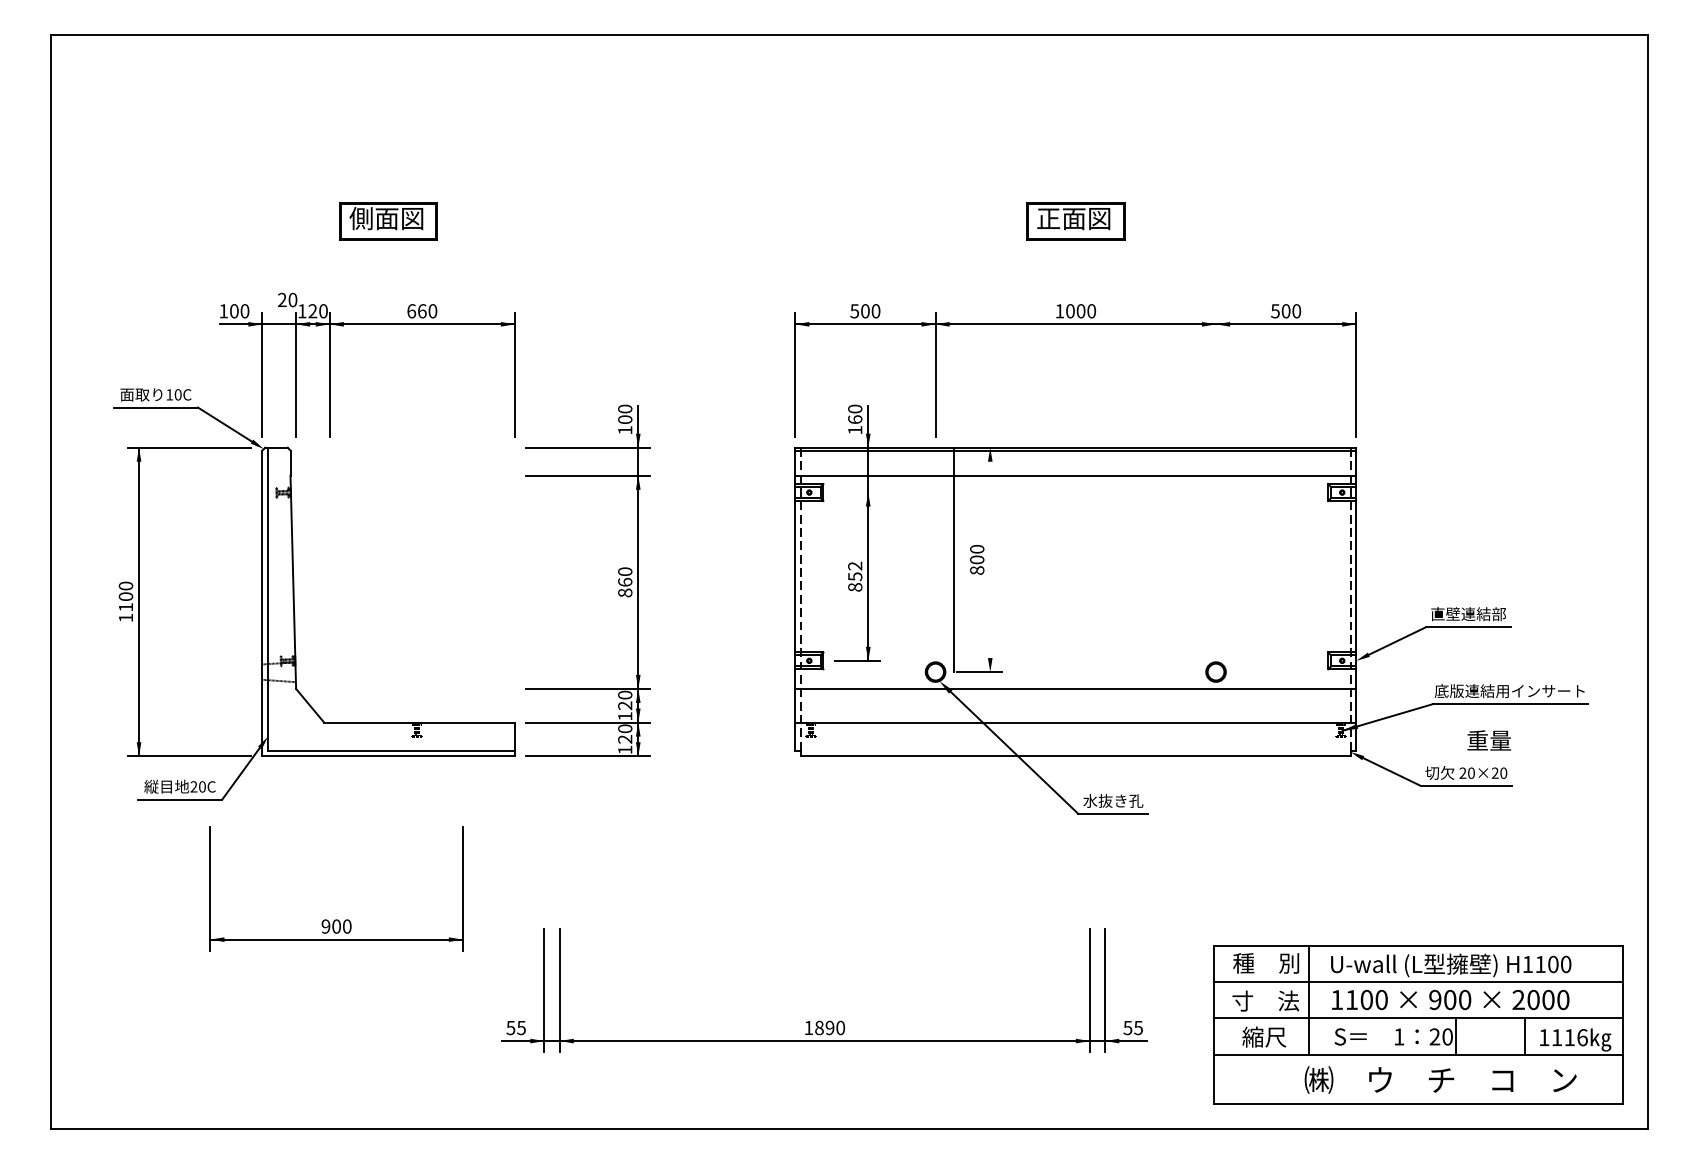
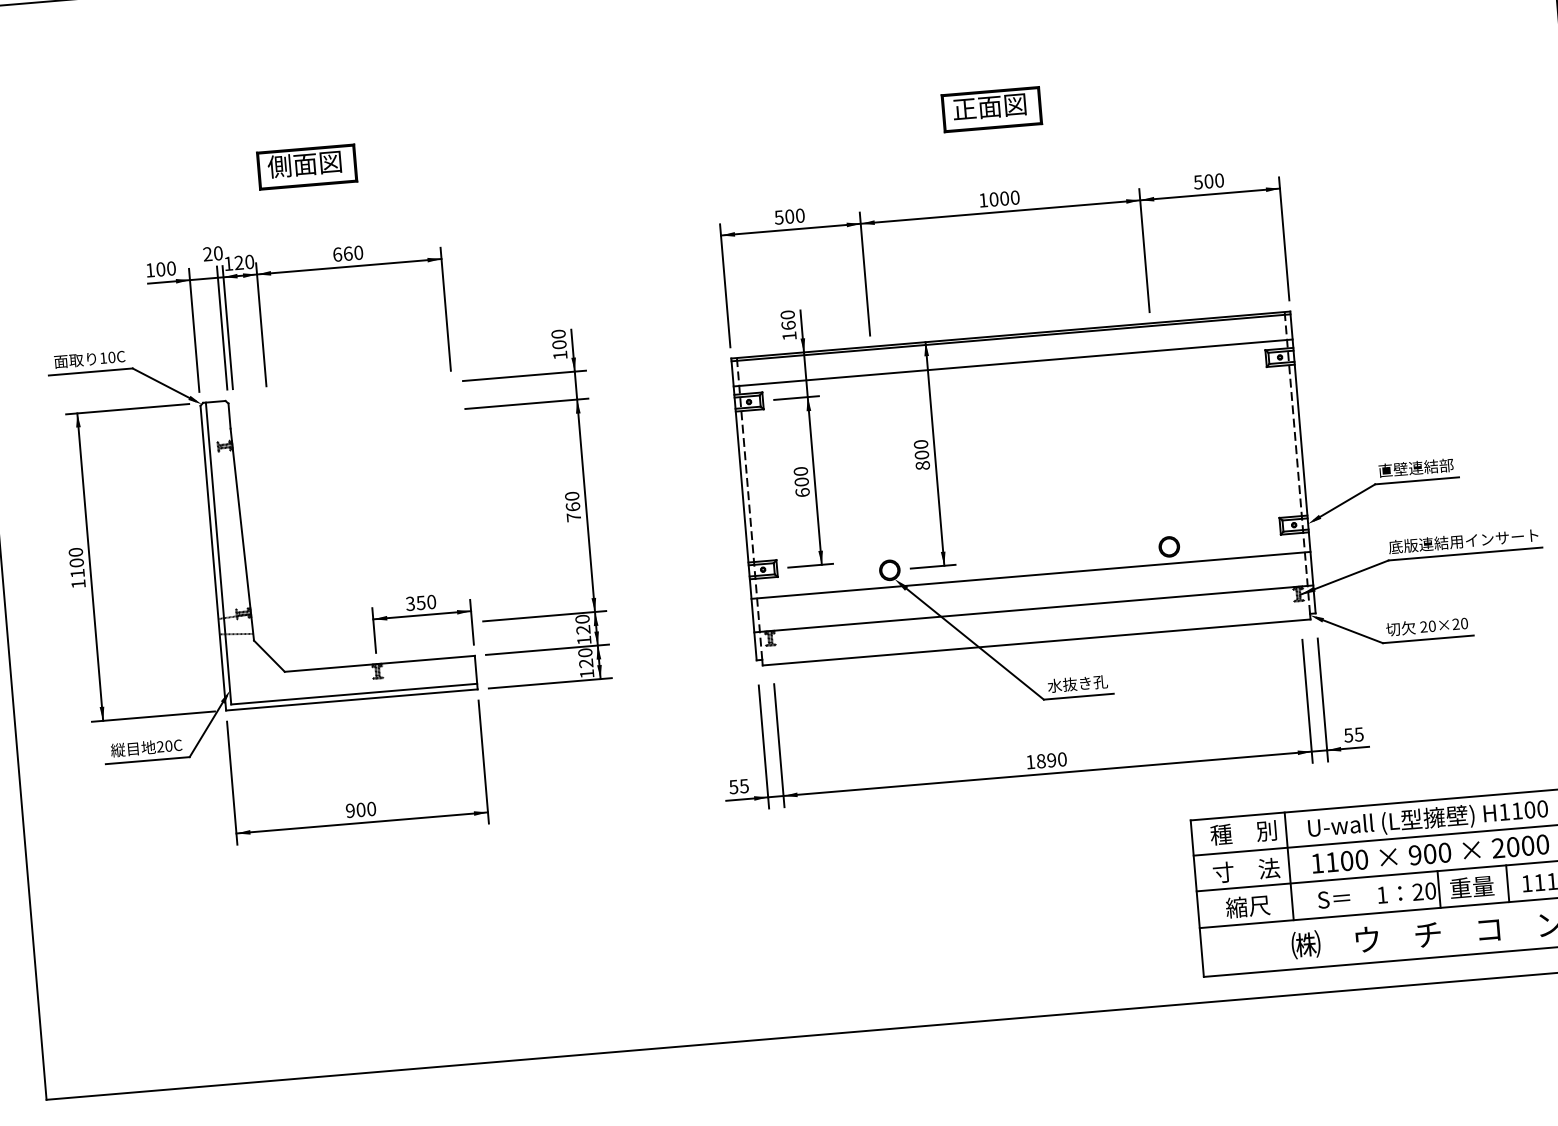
line: (290, 374) -> (222, 327), added
line: (1216, 374) -> (1144, 250), added
line: (856, 492) -> (796, 398), added
line: (954, 559) -> (935, 453), moved
text: (855, 576) -> (802, 481), 852 -> 600
text: (625, 592) -> (574, 516), 860 -> 760
part: (465, 684) -> (422, 622), added
text: (1488, 740) -> (1471, 887), moved
part: (336, 919) -> (360, 802), moved
part: (819, 1020) -> (1040, 753), moved

